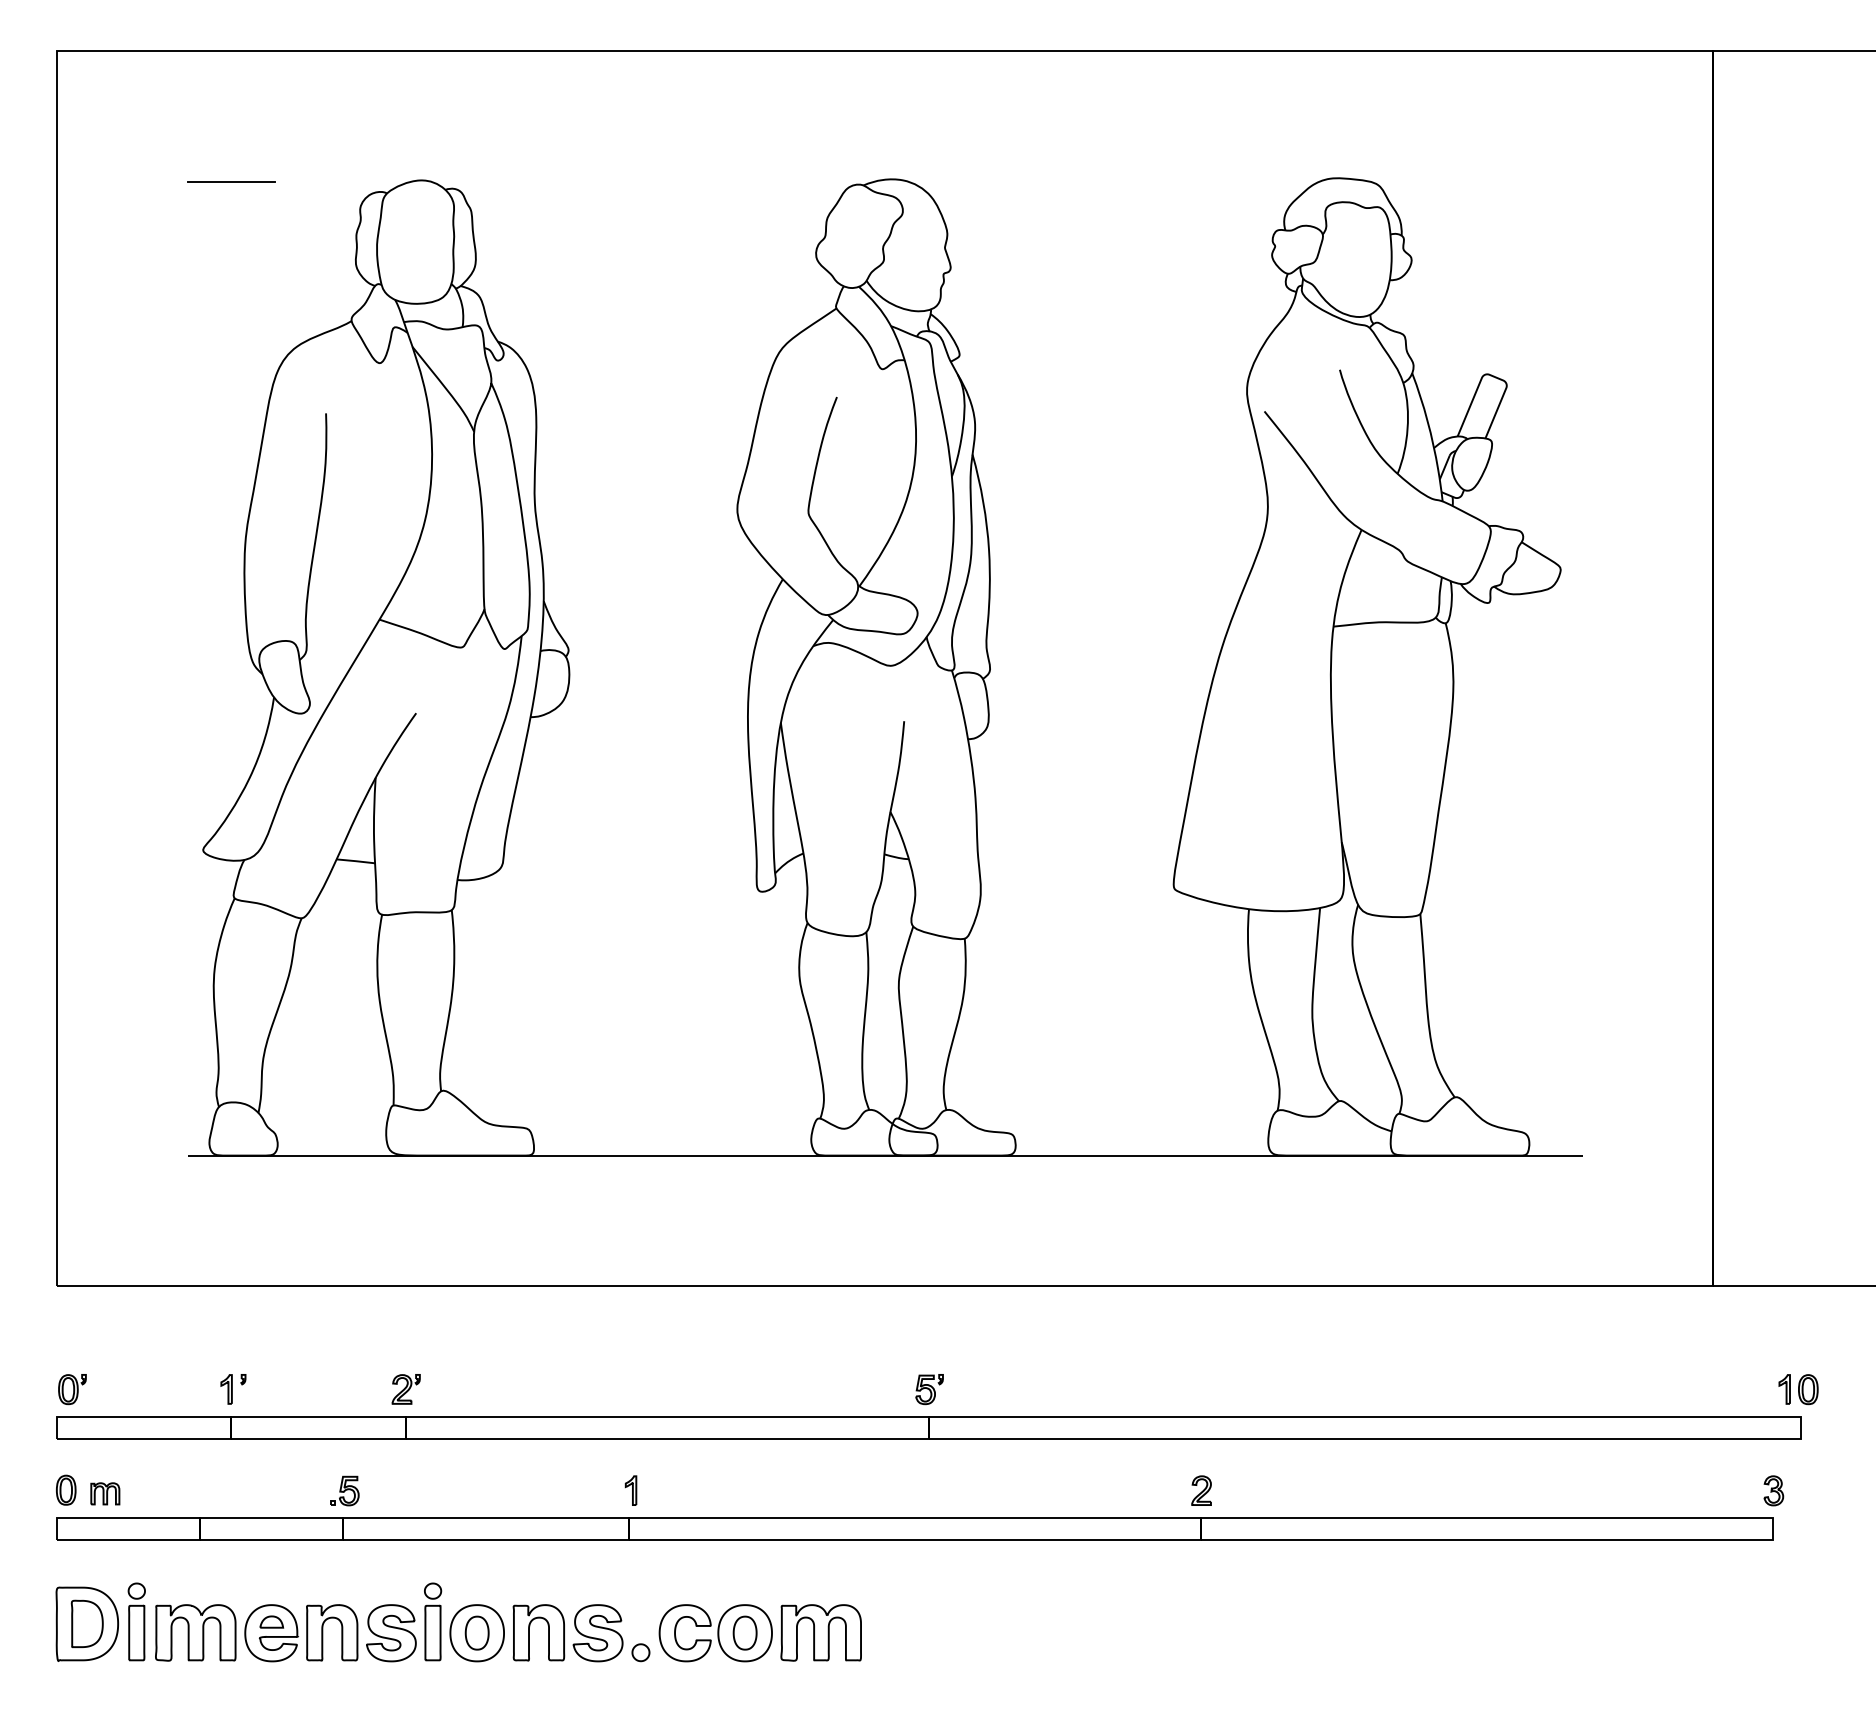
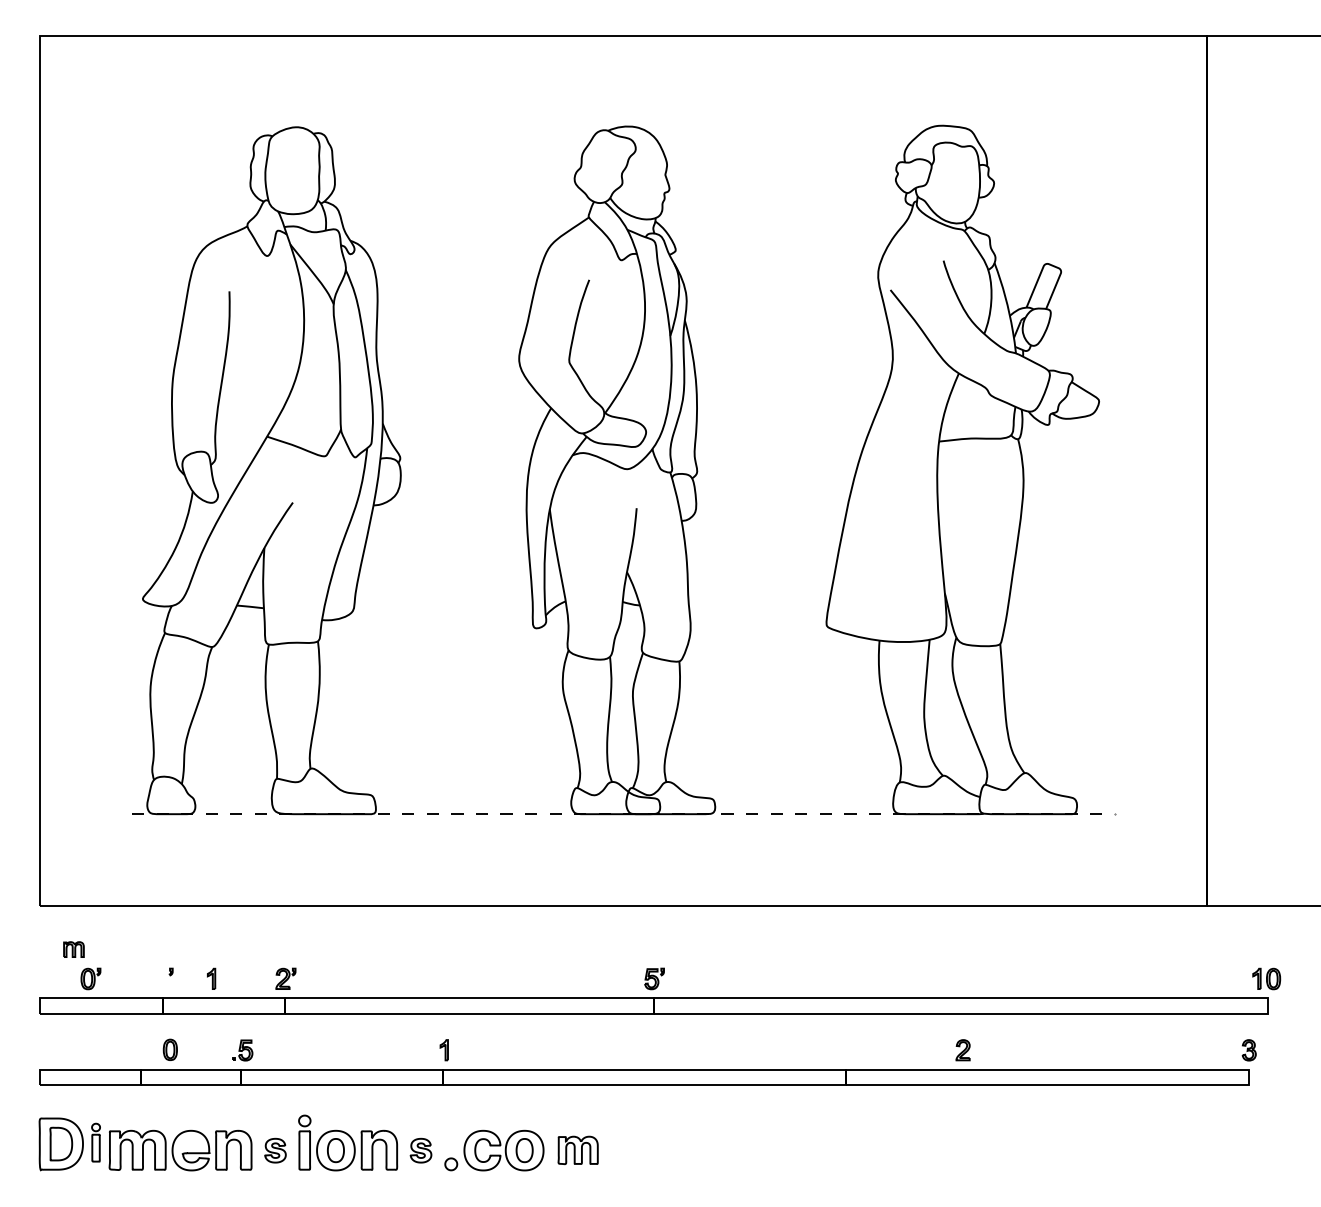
line: (230, 182) -> (162, 128), removed
line: (885, 1155) -> (623, 814), solid -> dashed
part: (72, 1389) -> (90, 978), moved
part: (226, 1389) -> (211, 978), moved
part: (66, 1489) -> (170, 1049), moved
part: (1201, 1490) -> (963, 1050), moved
part: (105, 1493) -> (74, 949), moved
part: (136, 1621) -> (95, 1142), size x0.7
part: (271, 1621) -> (191, 1142), removed
part: (820, 1632) -> (577, 1150), size x0.7
part: (391, 1633) -> (275, 1150), size x0.6
part: (597, 1633) -> (420, 1150), size x0.6

